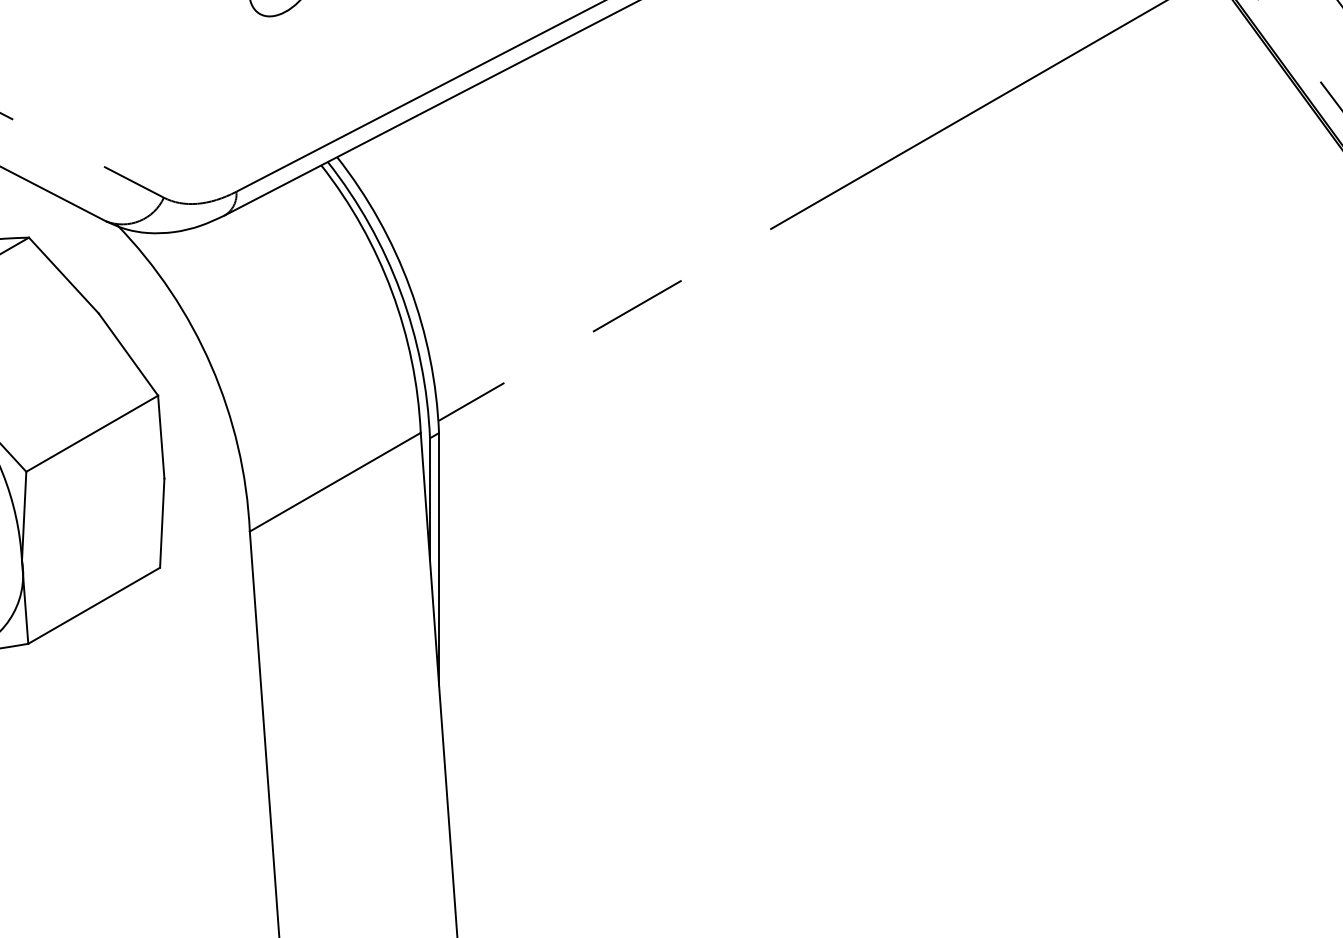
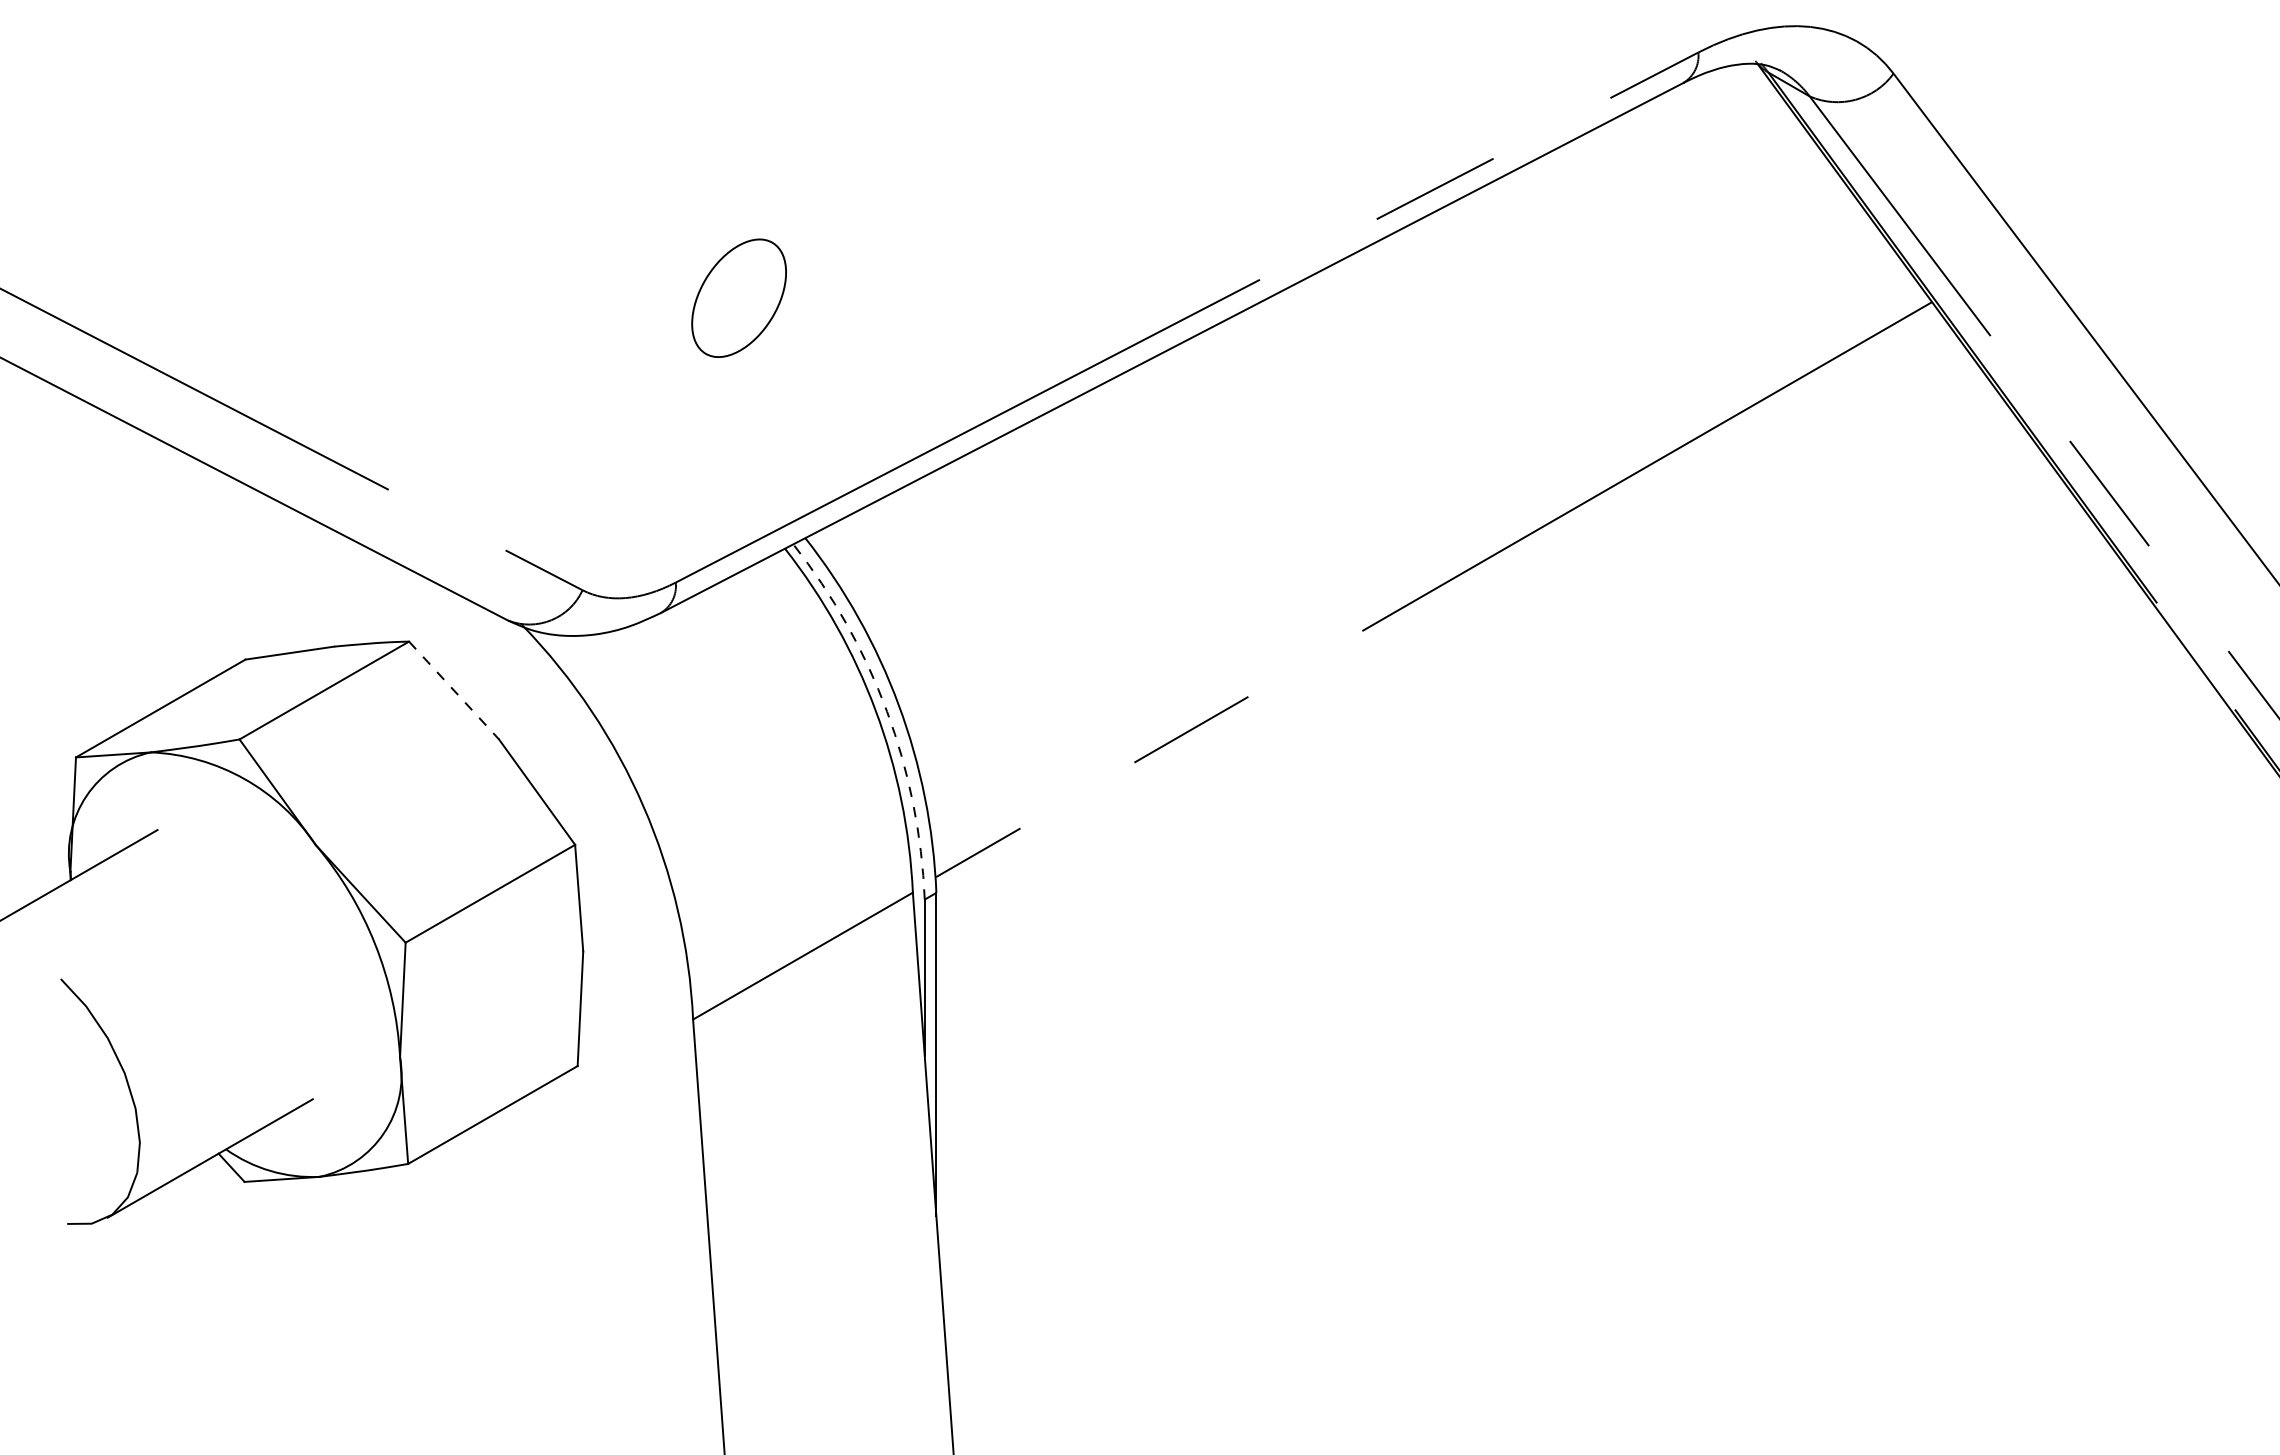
line: (64, 275) -> (454, 690), solid -> dashed
arc: (401, 292) -> (887, 711), solid -> dashed

